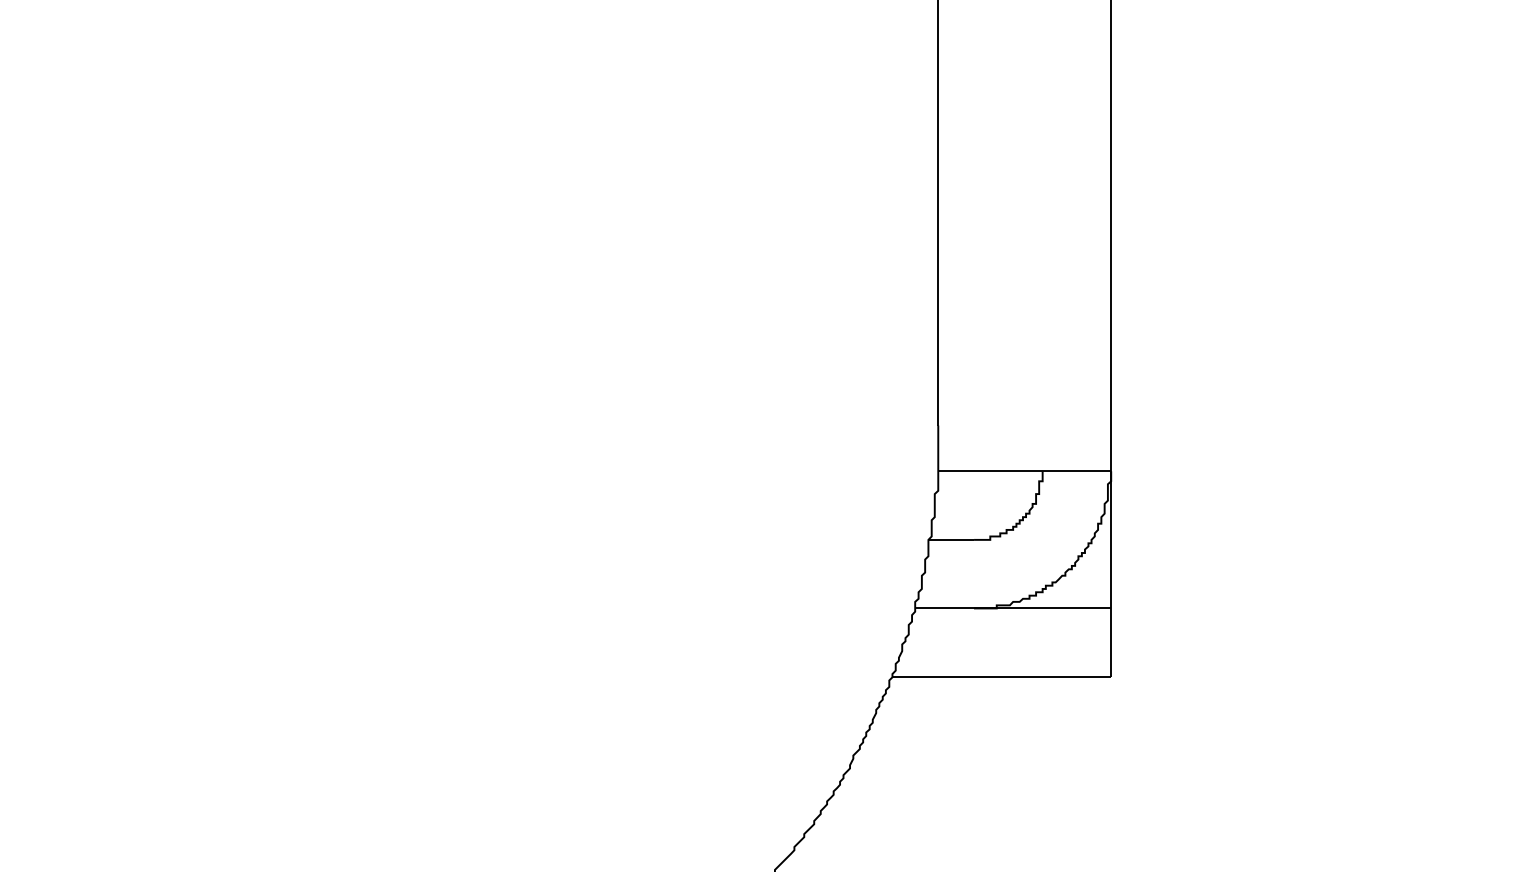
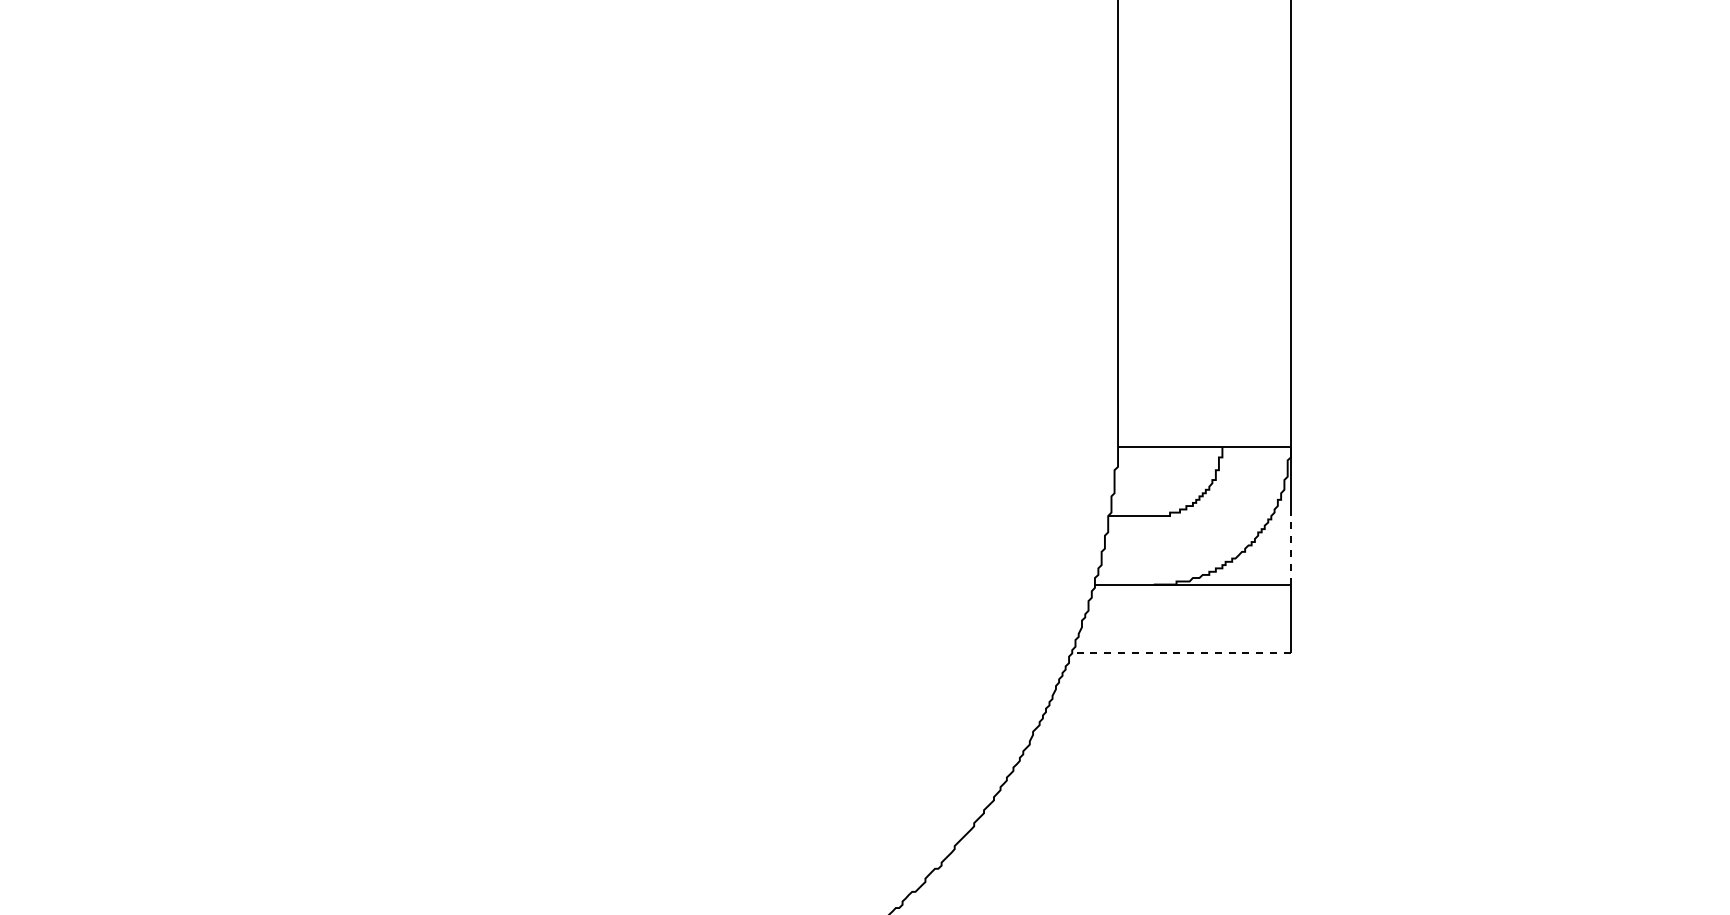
line: (1110, 573) -> (1290, 549), solid -> dashed
line: (1001, 677) -> (1181, 653), solid -> dashed

